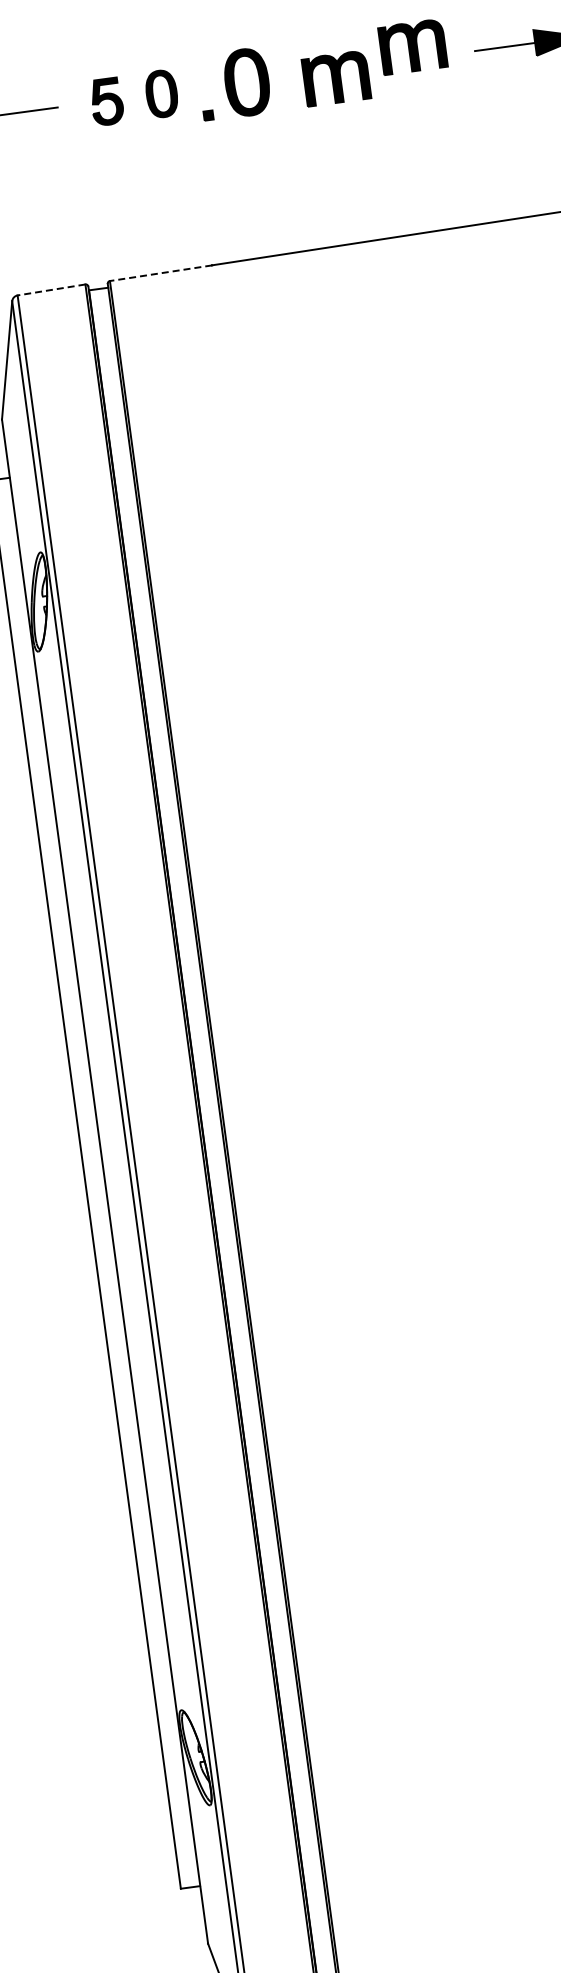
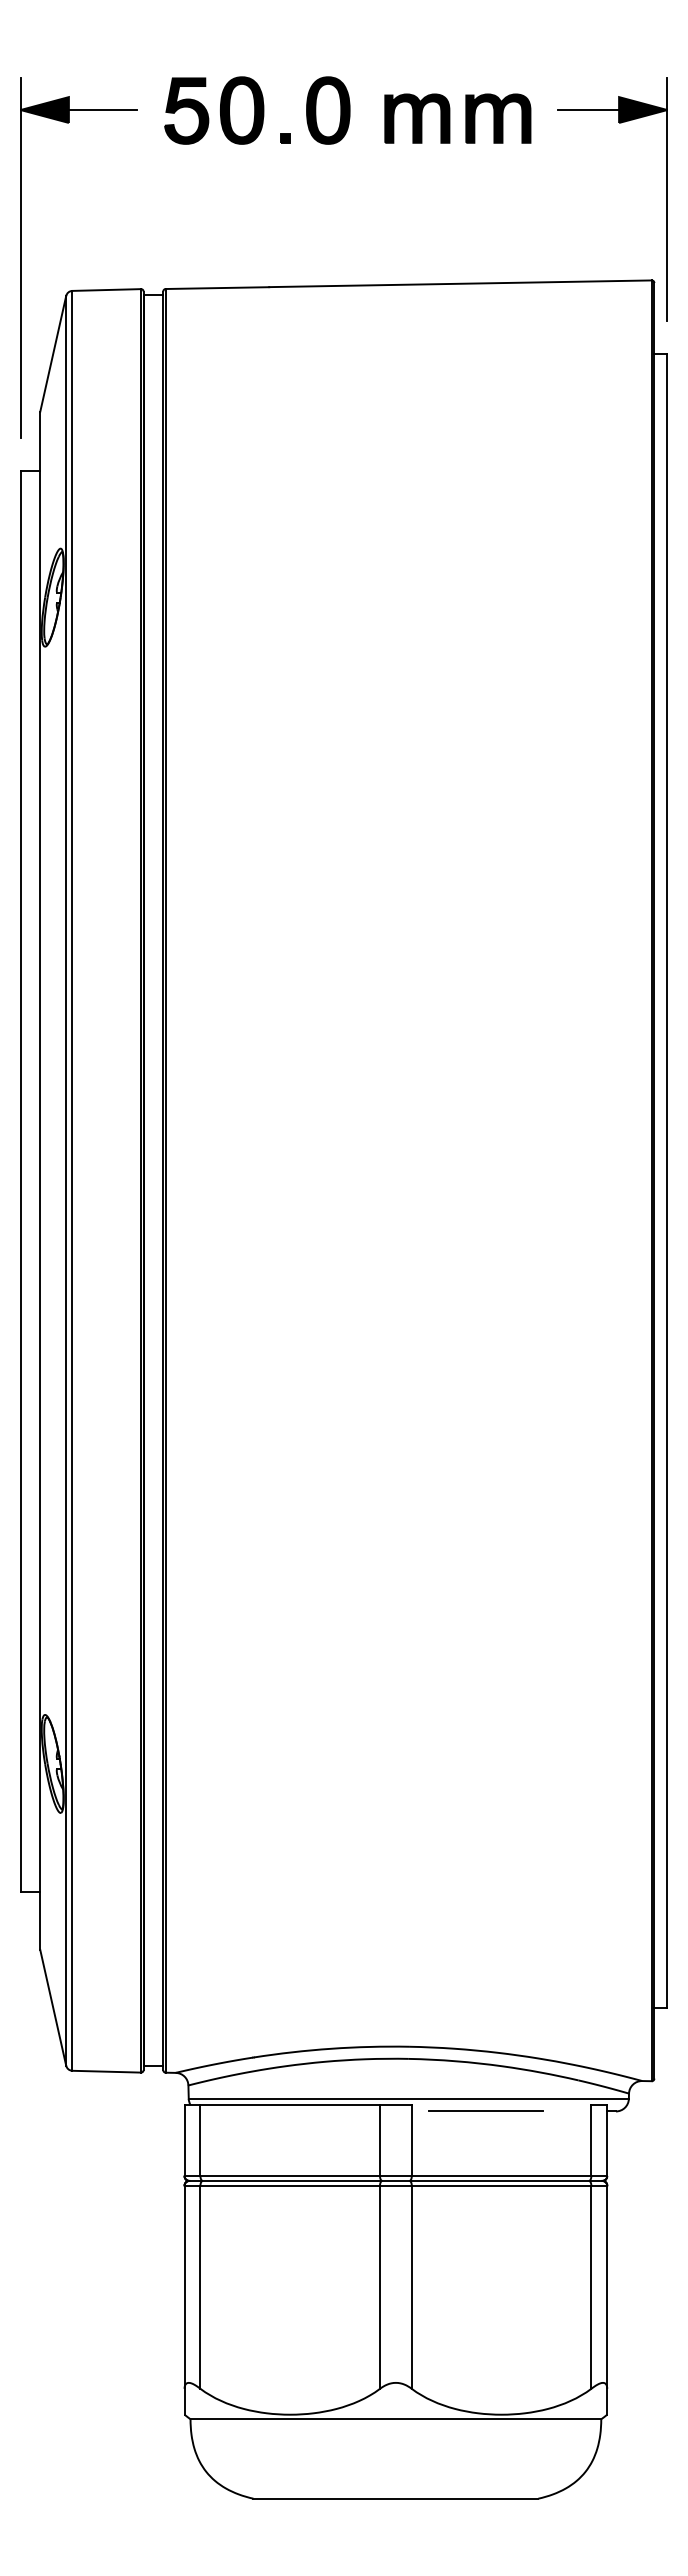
part: (413, 46) -> (498, 118), moved
part: (162, 93) -> (242, 110), size x1.43
part: (106, 101) -> (186, 110), size x1.43
line: (161, 273) -> (217, 288), dashed -> solid
line: (51, 290) -> (106, 290), dashed -> solid

